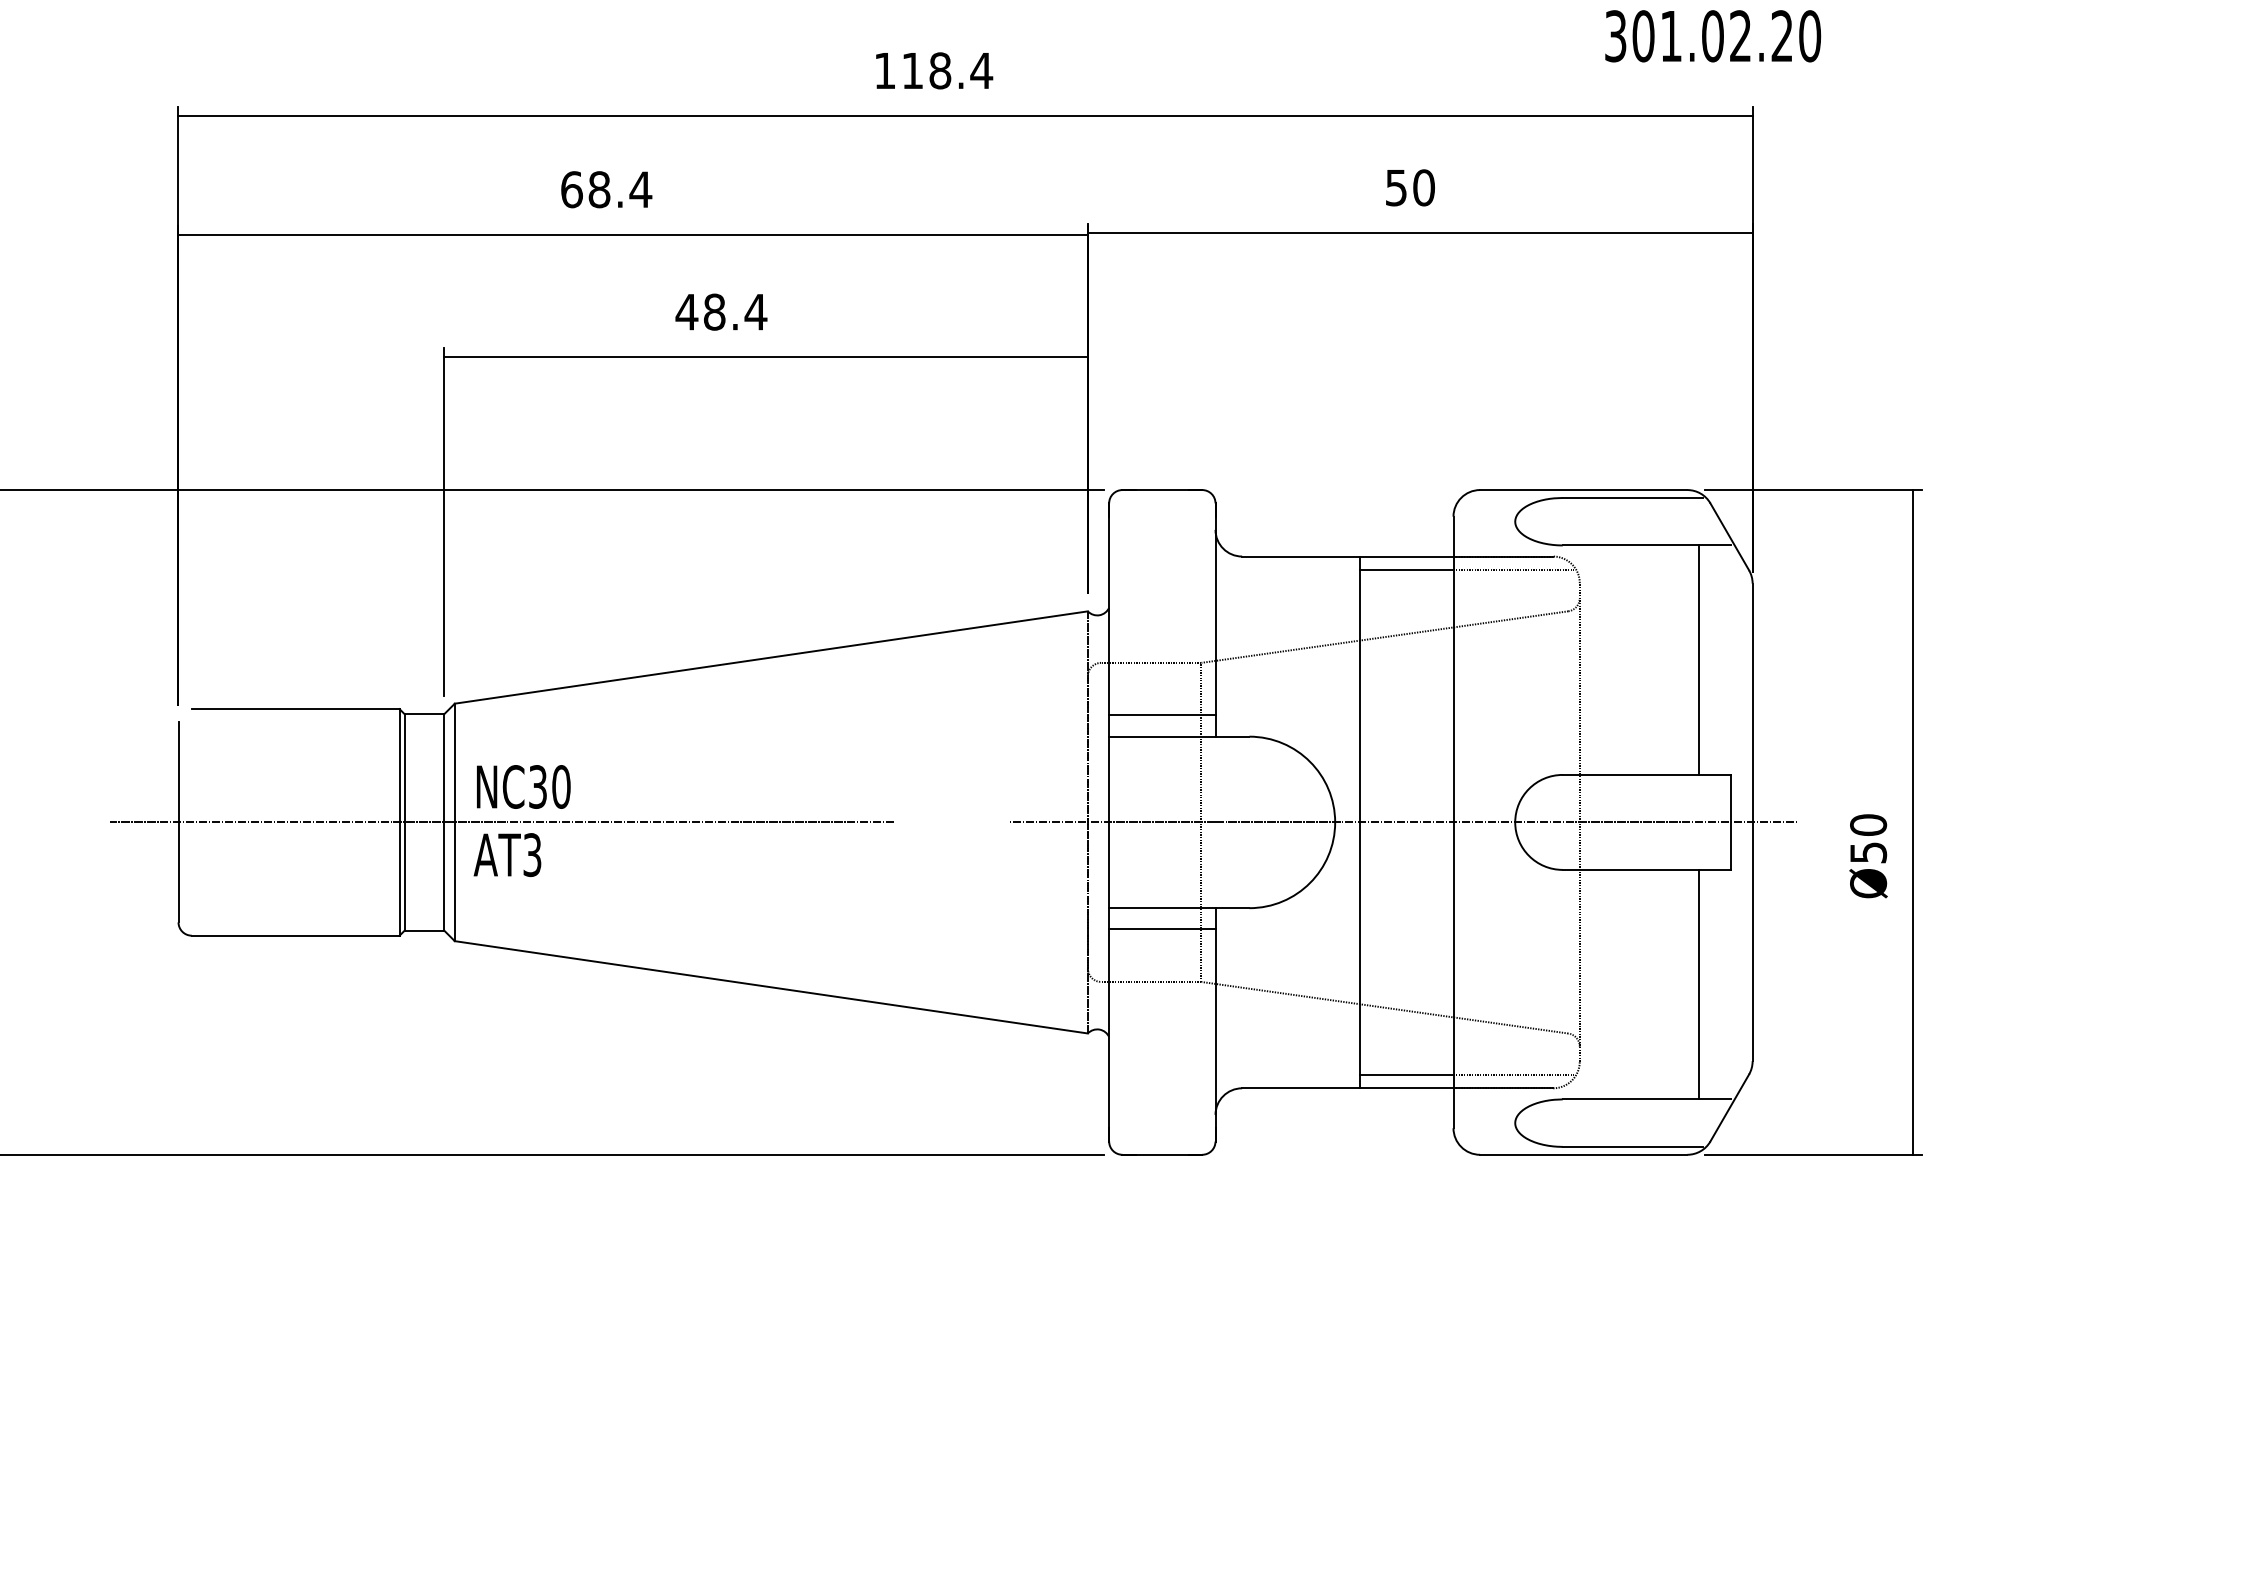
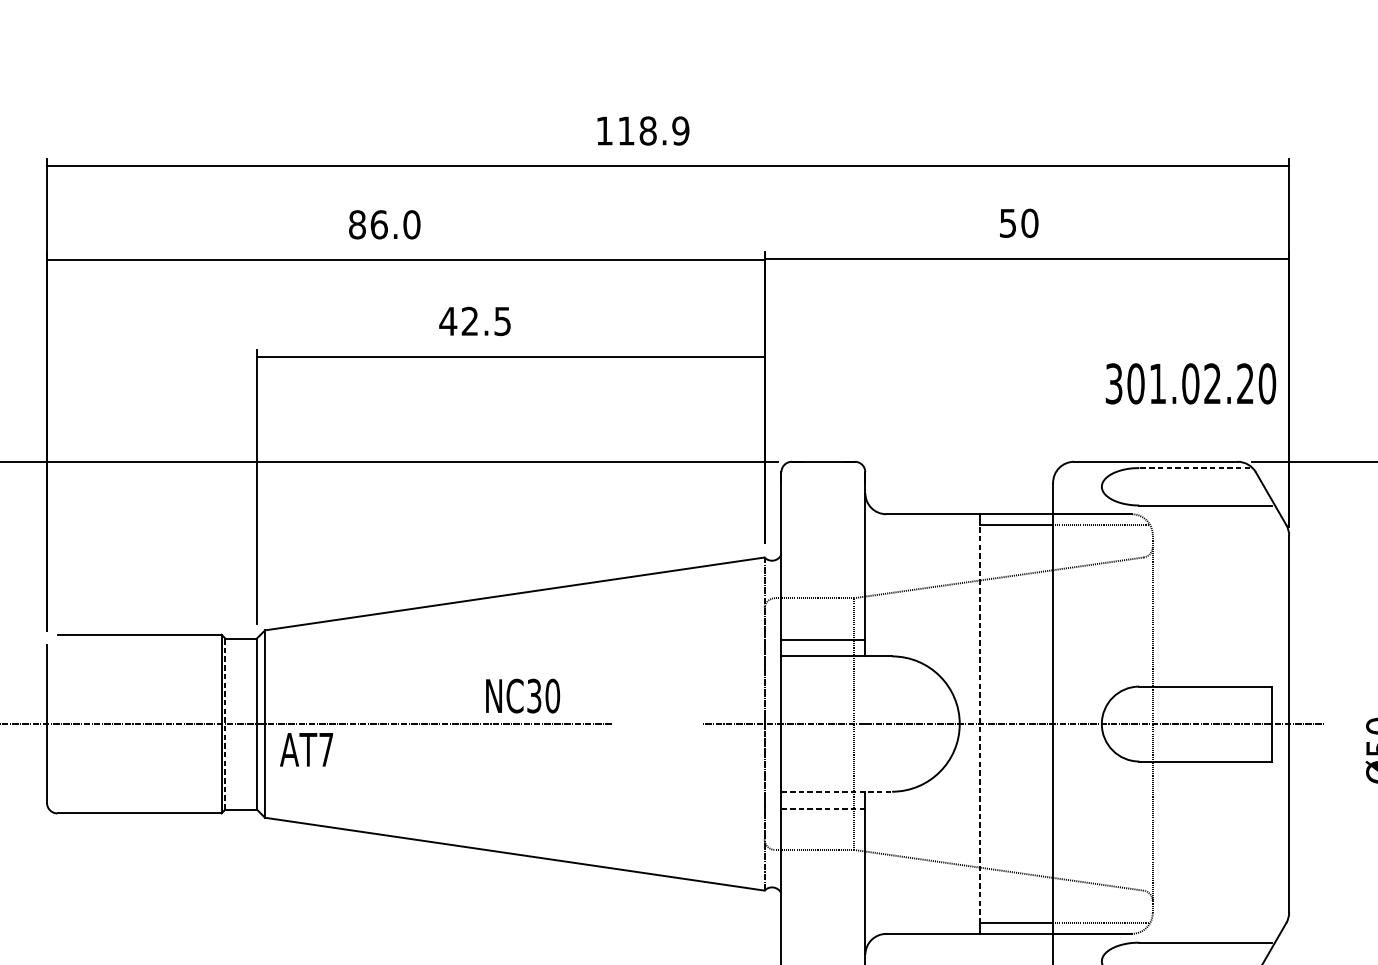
text: (1713, 36) -> (1191, 384), moved
text: (981, 70) -> (680, 130), 118.4 -> 118.9
text: (606, 189) -> (384, 224), 68.4 -> 86.0
text: (735, 311) -> (486, 320), 48.4 -> 42.5
line: (1632, 497) -> (1194, 467), solid -> dashed
line: (1698, 659) -> (1246, 595), removed
text: (523, 786) -> (522, 695), moved
line: (404, 821) -> (225, 723), solid -> dashed
line: (1360, 822) -> (979, 724), solid -> dashed
text: (532, 855) -> (326, 750), AT3 -> AT7
line: (1179, 908) -> (836, 791), solid -> dashed
line: (1162, 929) -> (823, 808), solid -> dashed
line: (1698, 984) -> (1246, 851), removed

